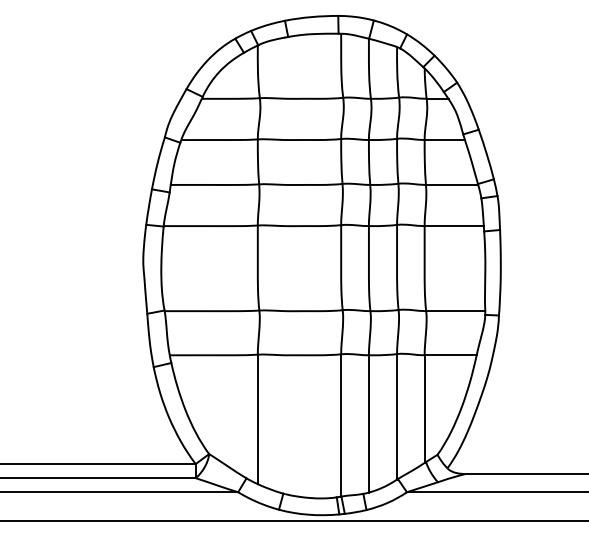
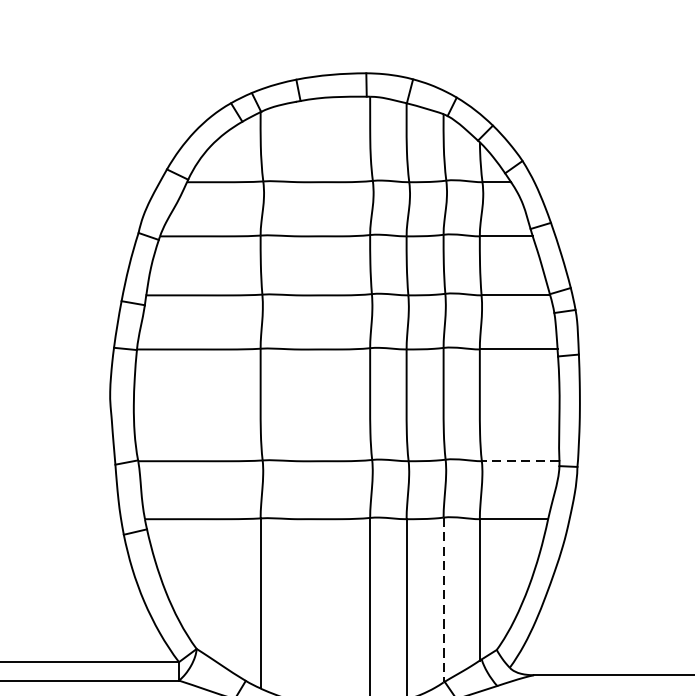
line: (455, 311) -> (520, 461), solid -> dashed
line: (397, 416) -> (444, 599), solid -> dashed

